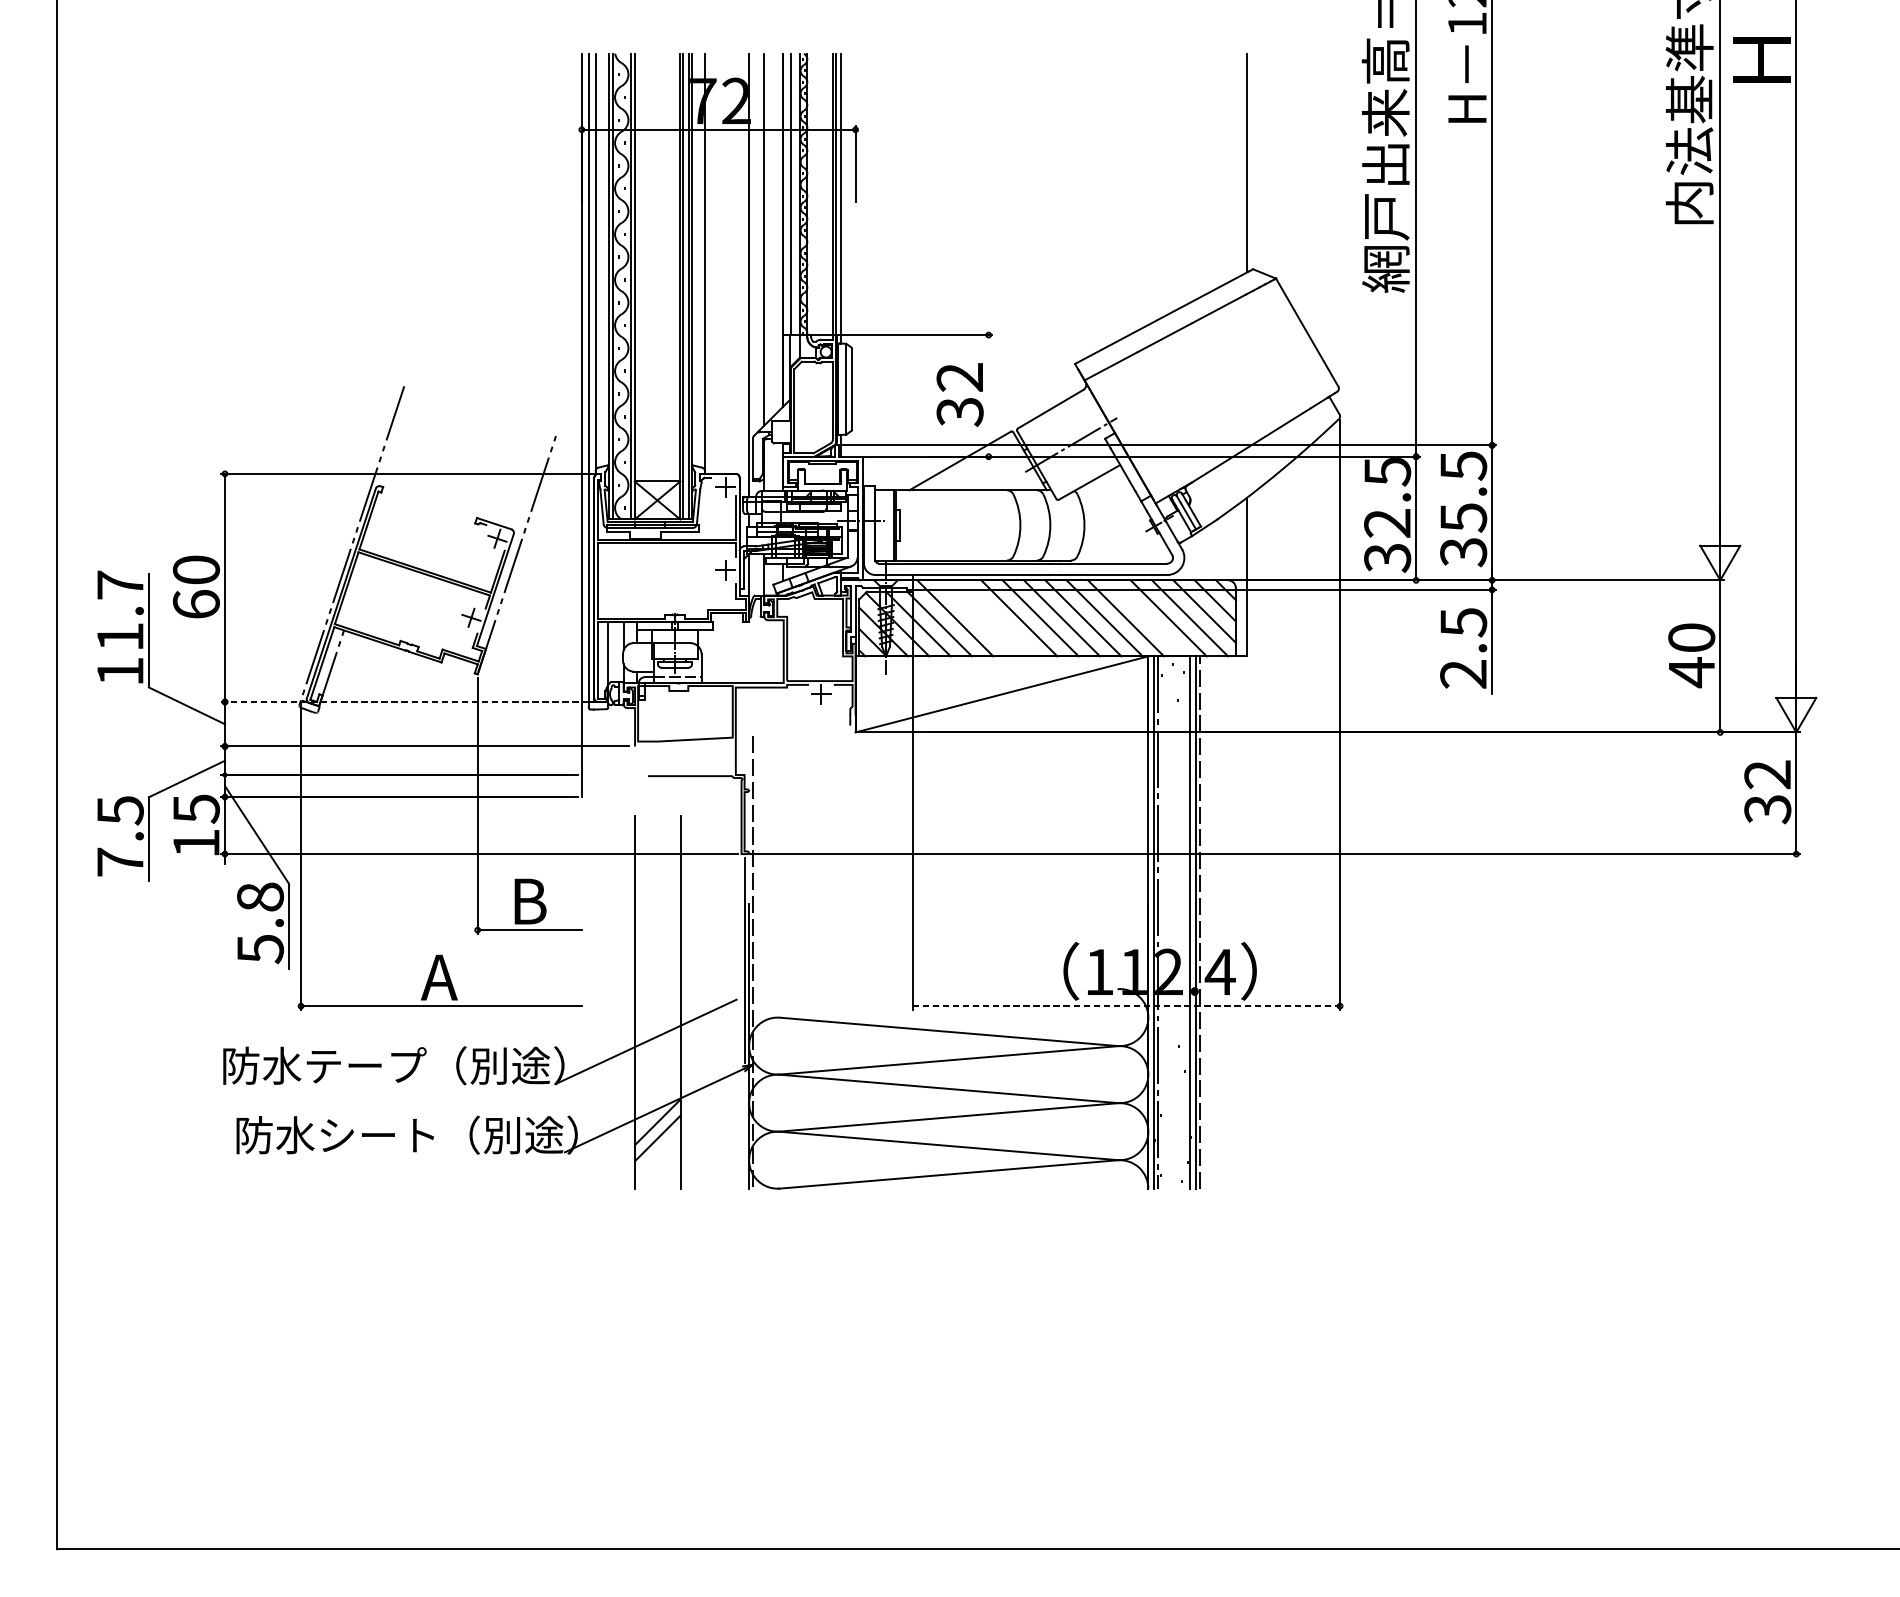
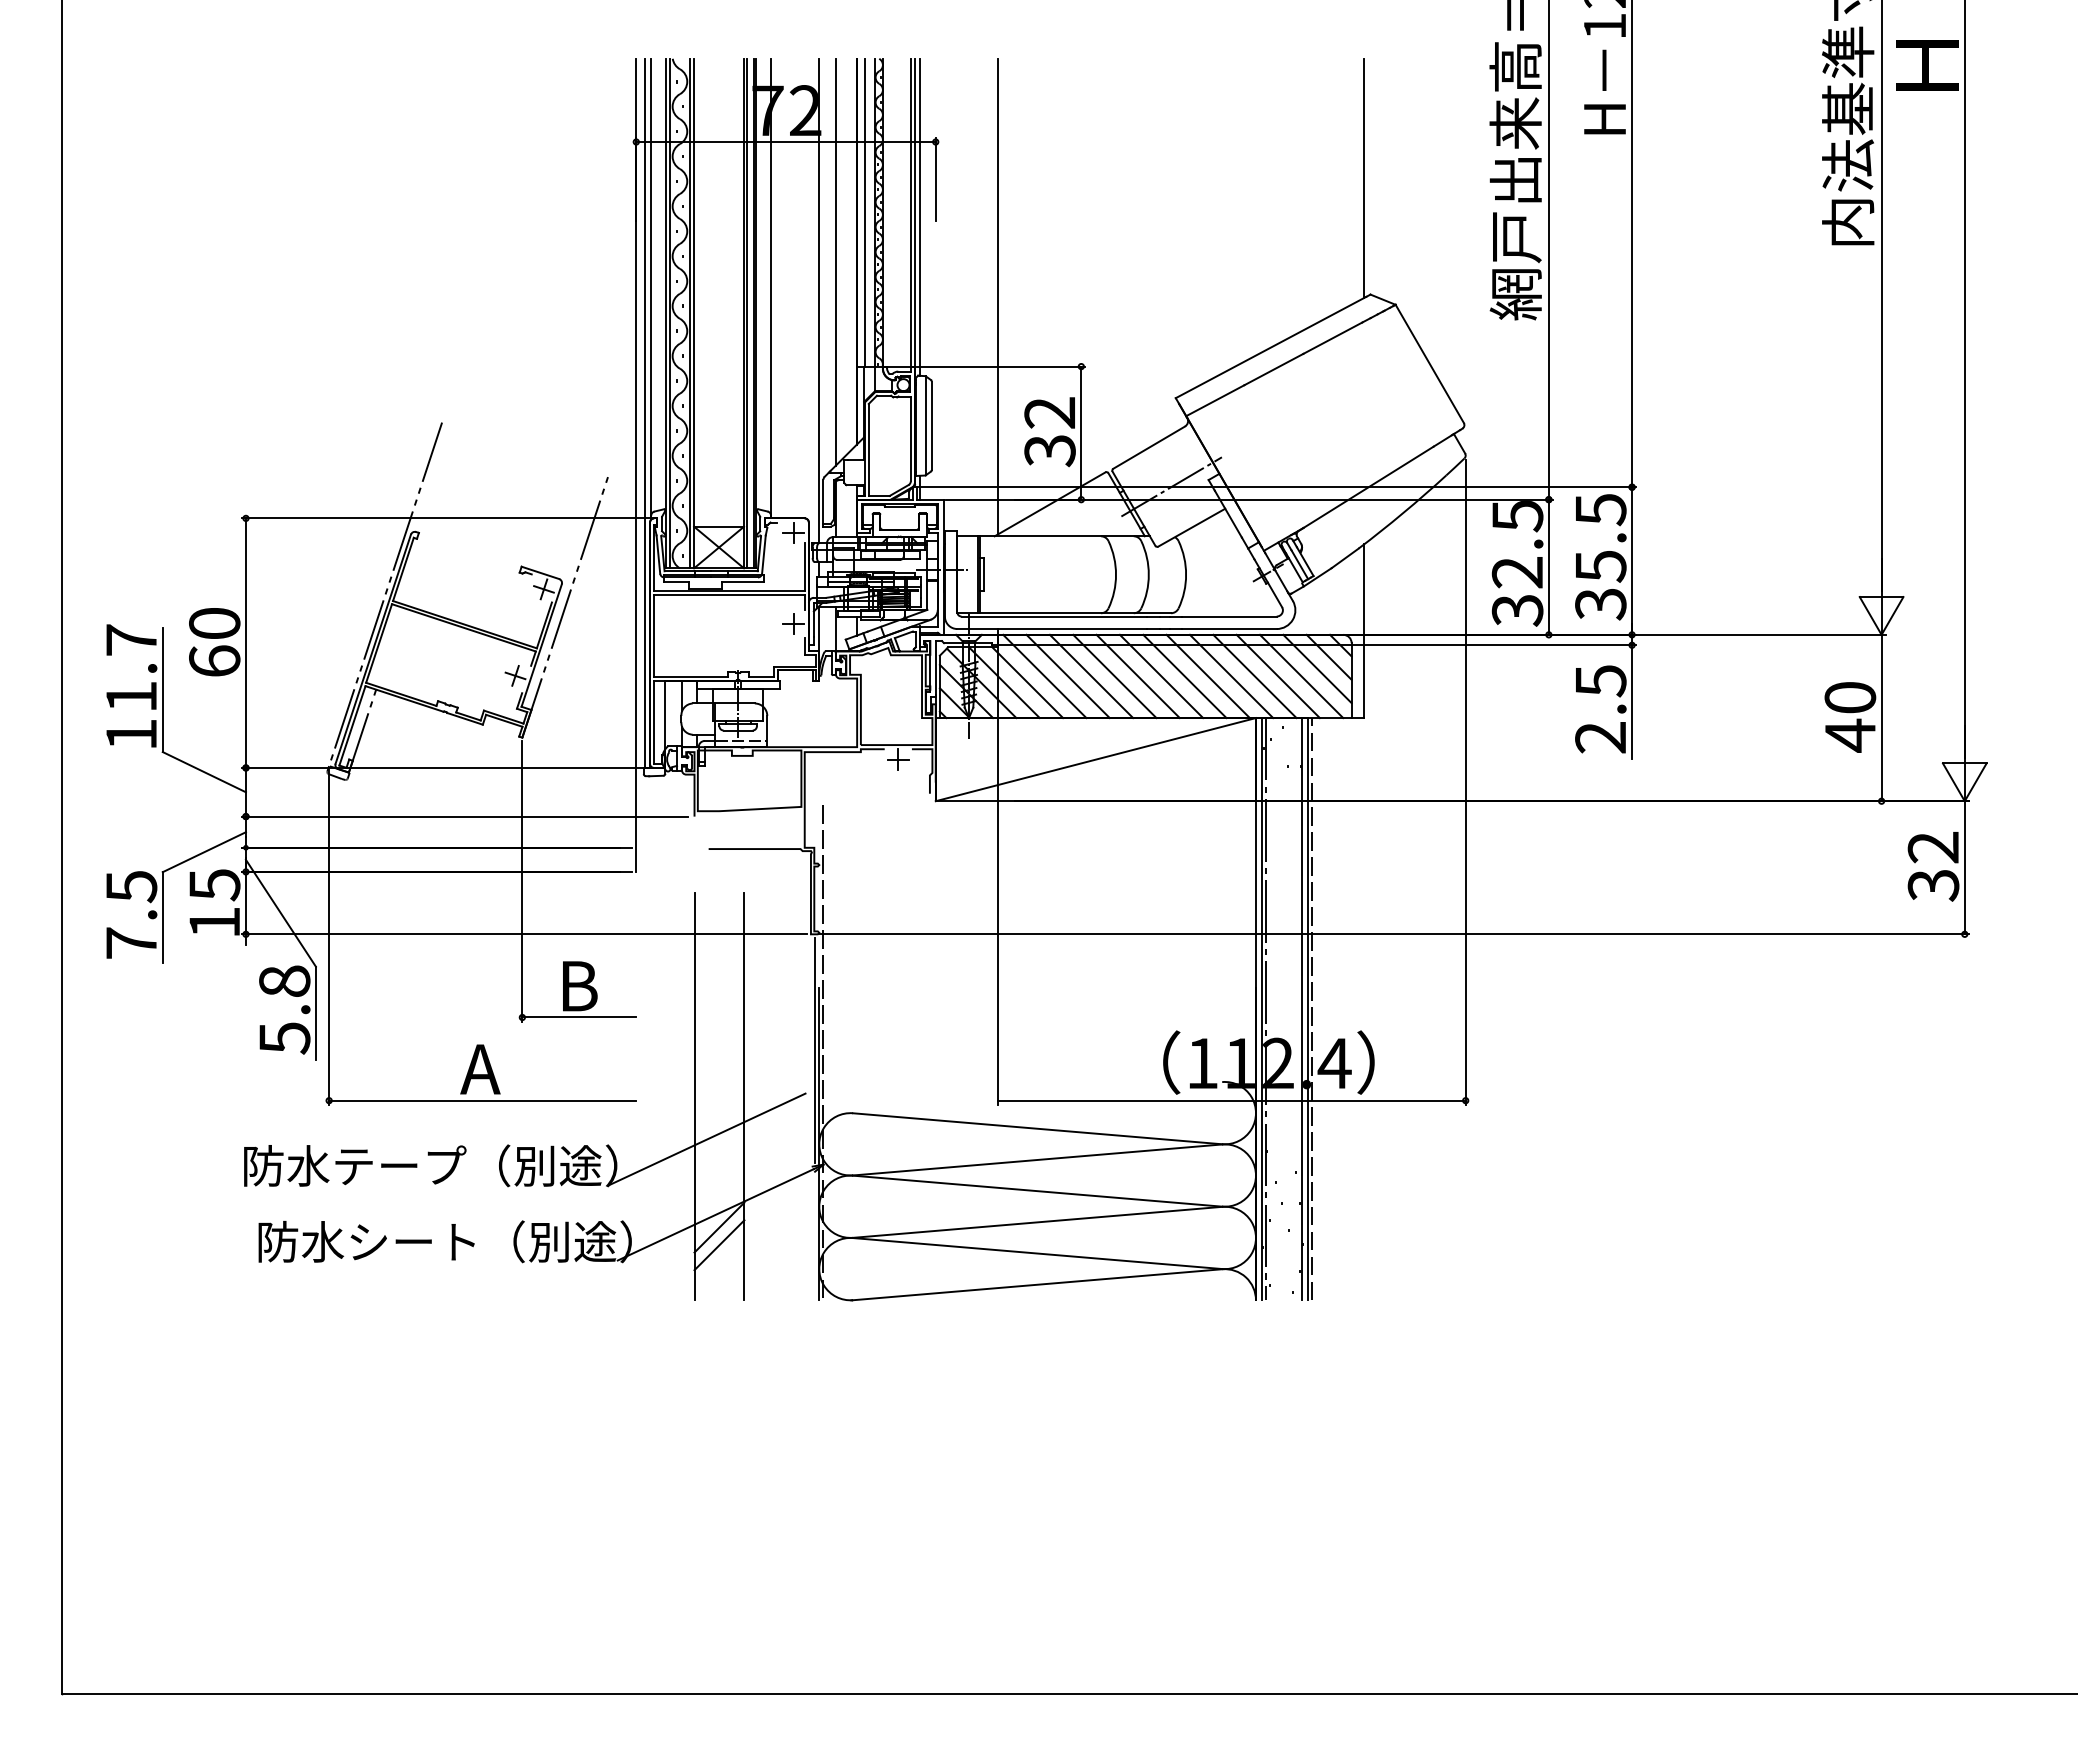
line: (912, 271) -> (998, 296), added
line: (988, 395) -> (1081, 432), added
line: (976, 618) -> (1067, 676), added
line: (997, 618) -> (1091, 676), added
line: (1147, 618) -> (1254, 676), added
line: (410, 701) -> (448, 767), dashed -> solid
line: (1125, 1006) -> (1231, 1100), dashed -> solid

